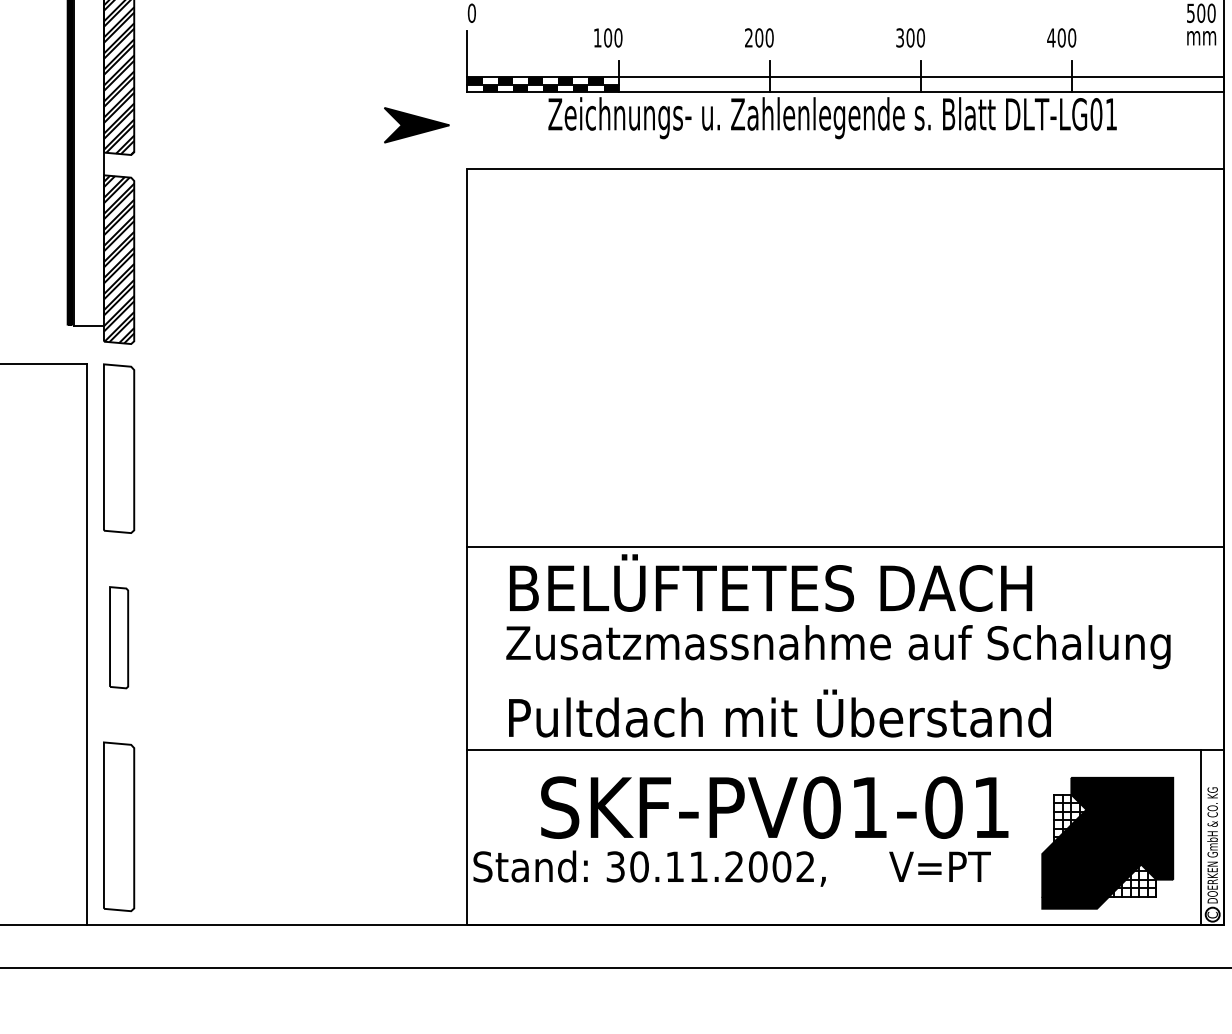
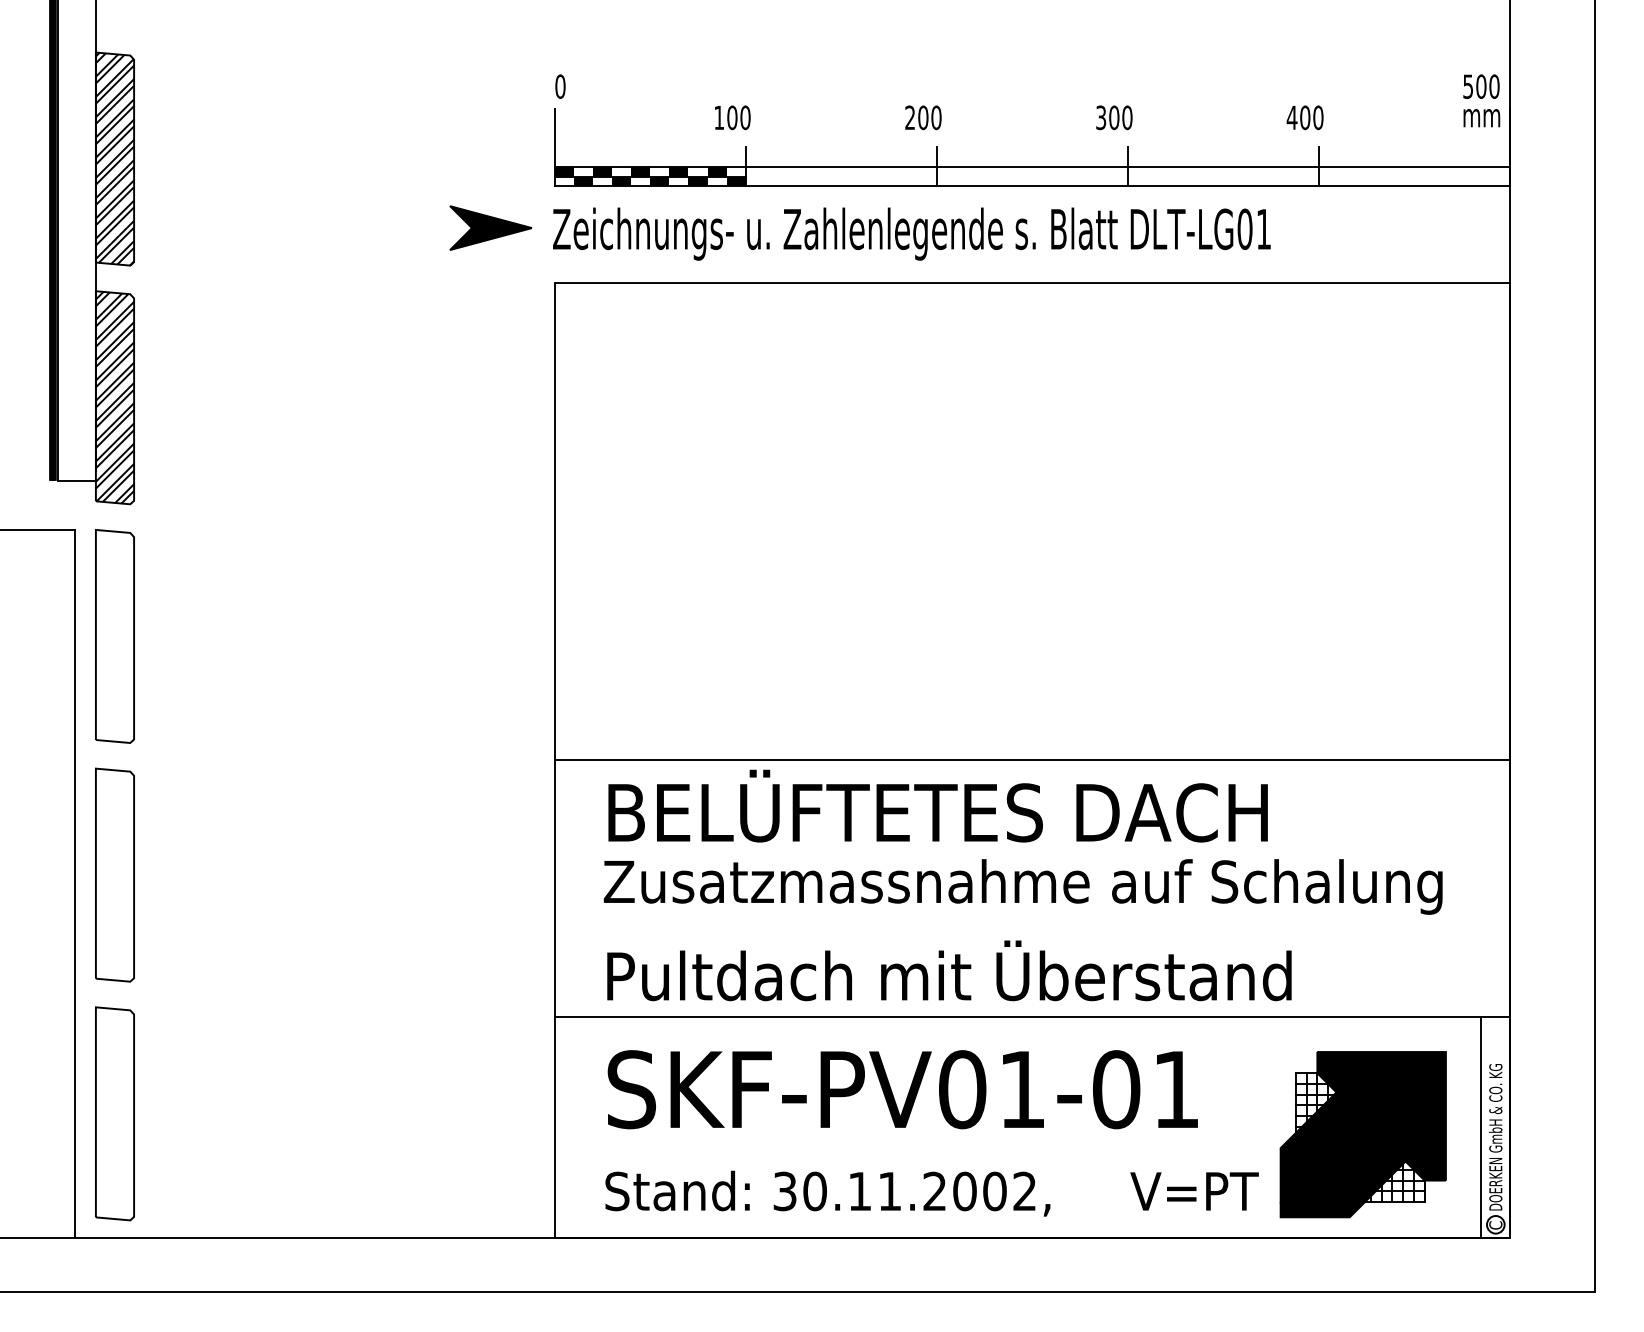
text: (832, 117) -> (911, 233), moved
part: (118, 637) -> (114, 874), size x1.67
text: (774, 807) -> (902, 1089), moved
text: (731, 868) -> (931, 1193), moved

